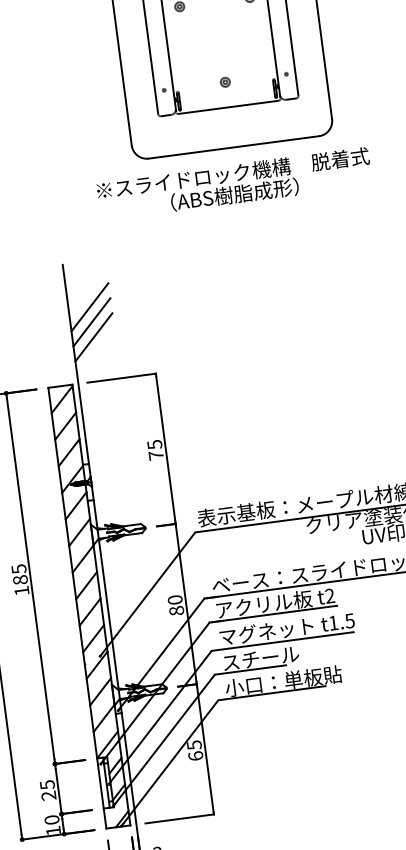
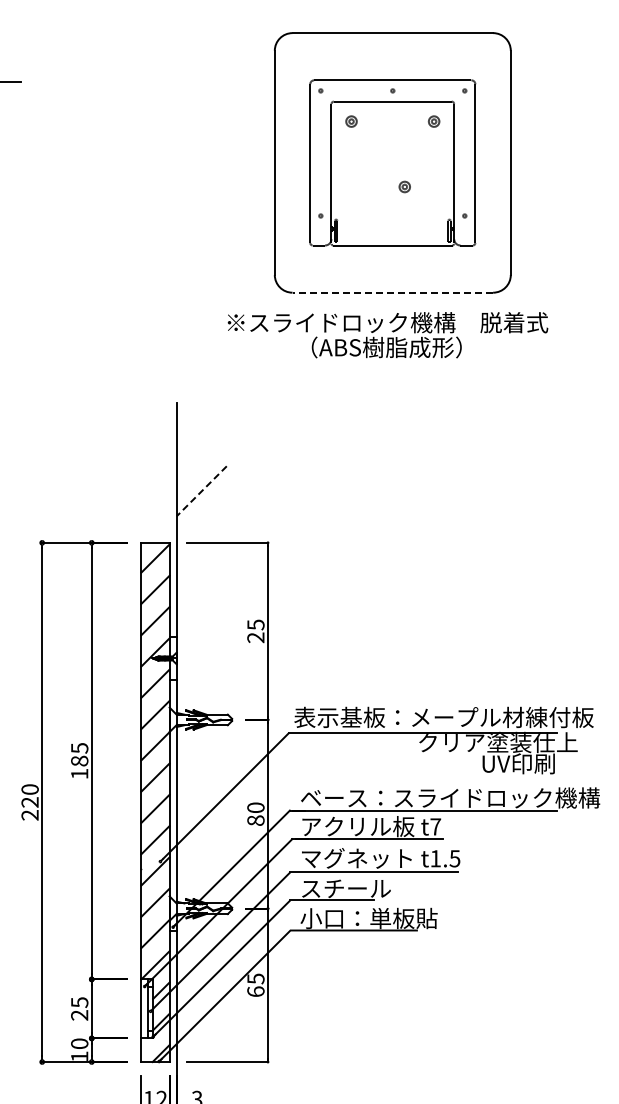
part: (225, 81) -> (404, 186), moved
line: (233, 147) -> (392, 292), solid -> dashed
line: (89, 306) -> (201, 455), removed
line: (91, 322) -> (201, 473), removed
line: (93, 337) -> (201, 491), solid -> dashed
text: (155, 455) -> (255, 637), 75 -> 25
text: (329, 595) -> (435, 826), t2 -> t7

